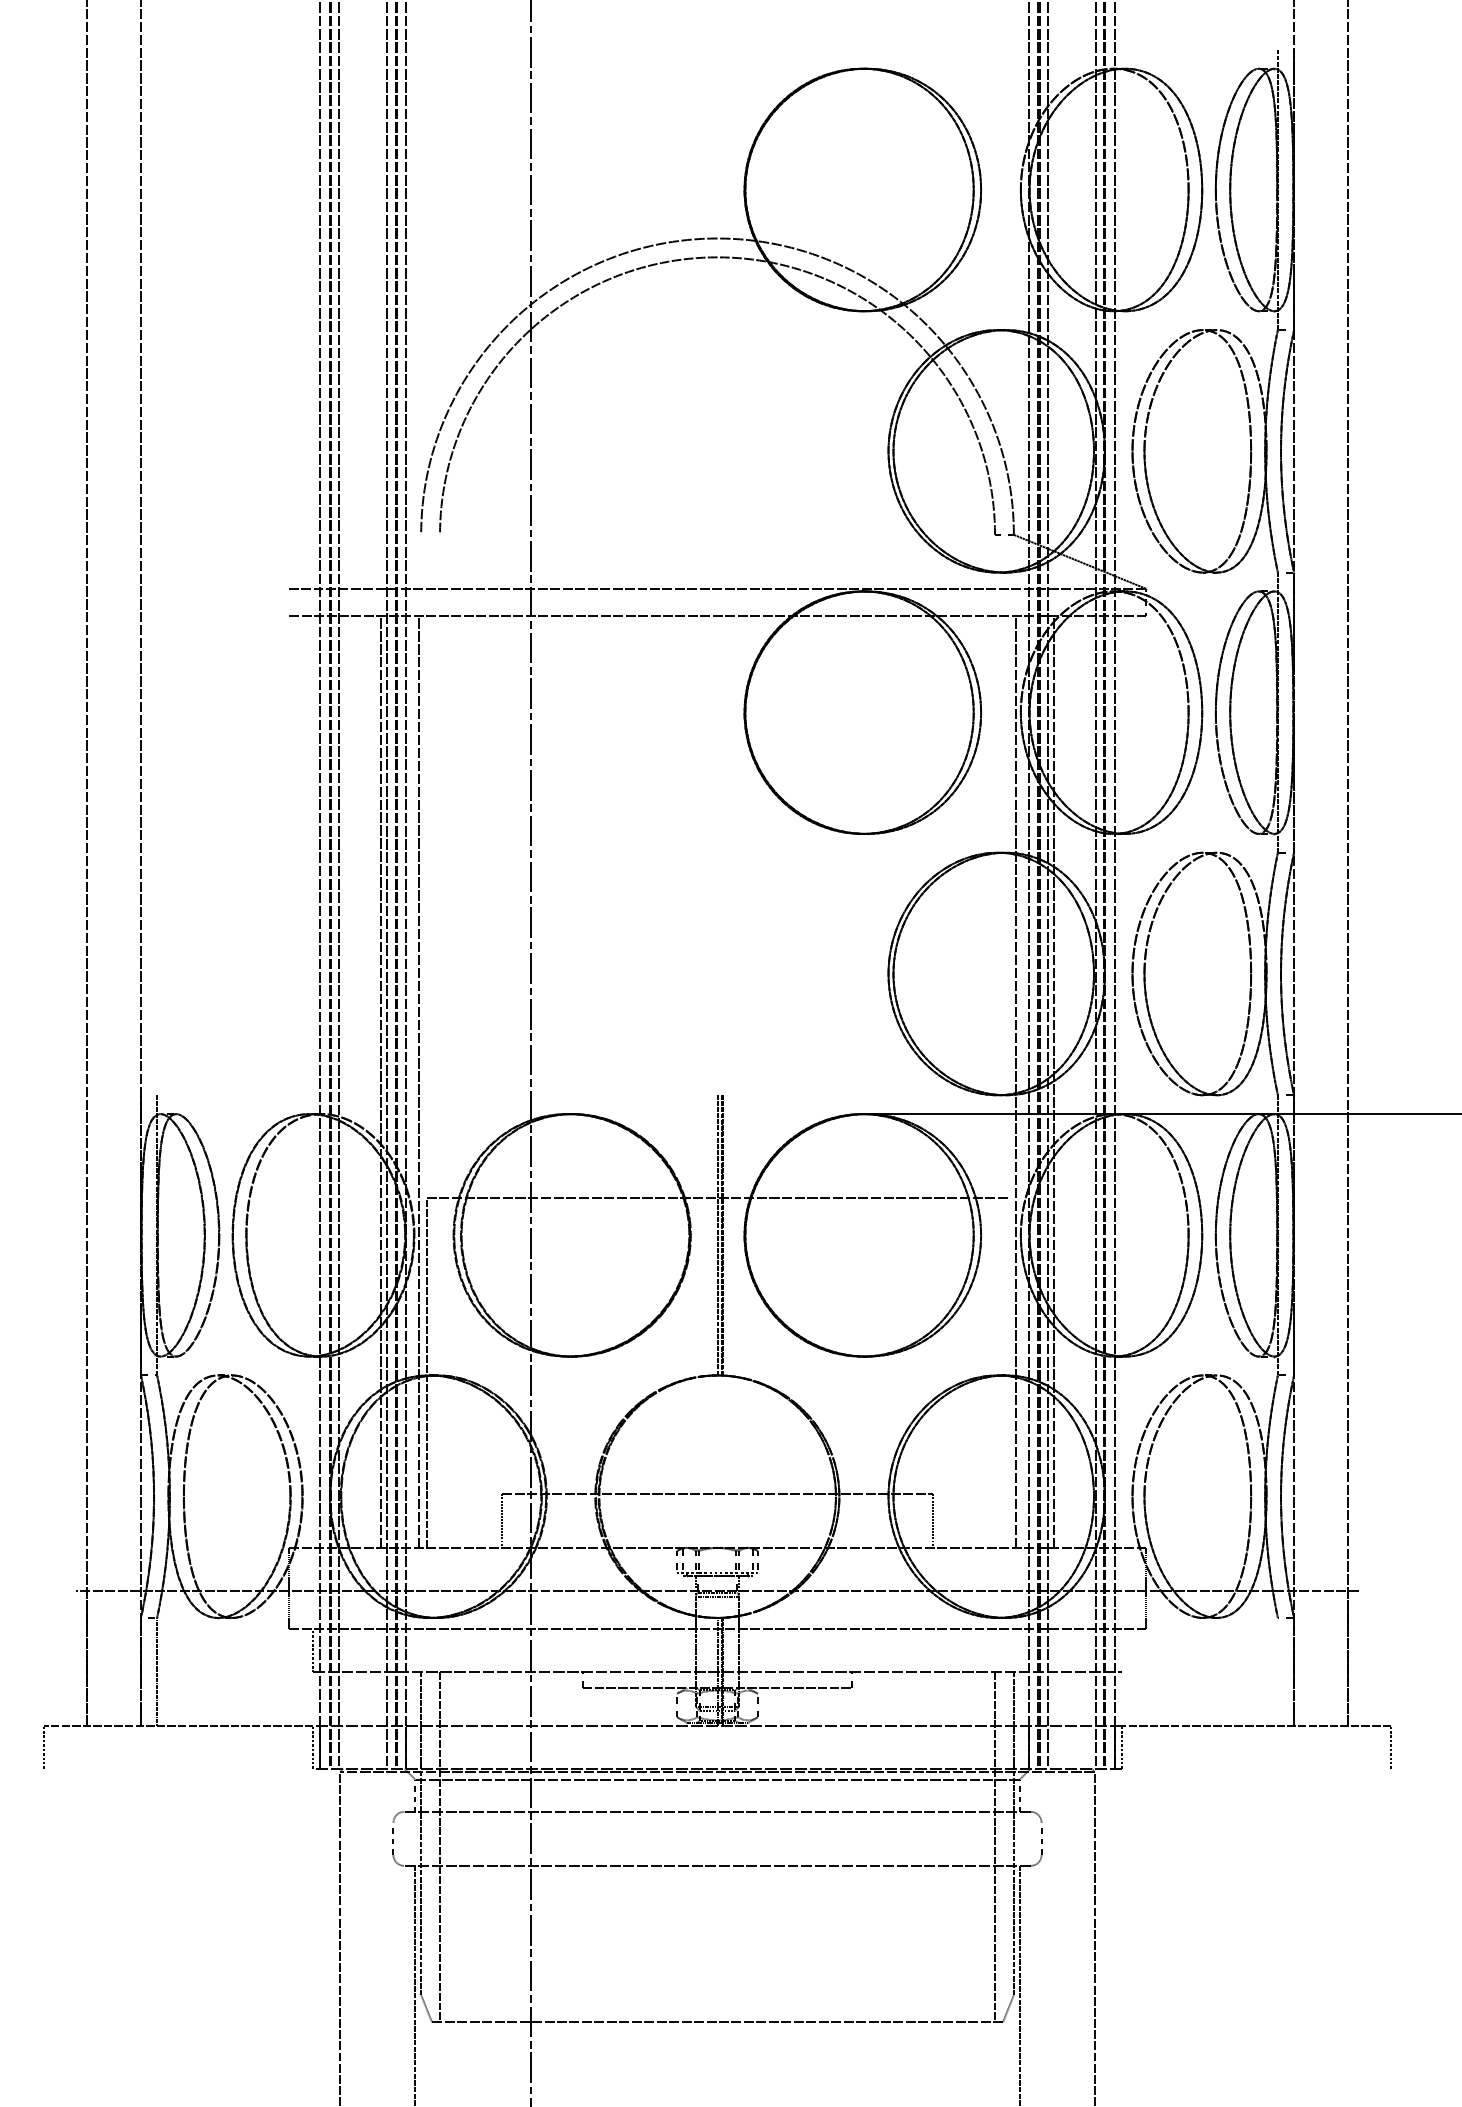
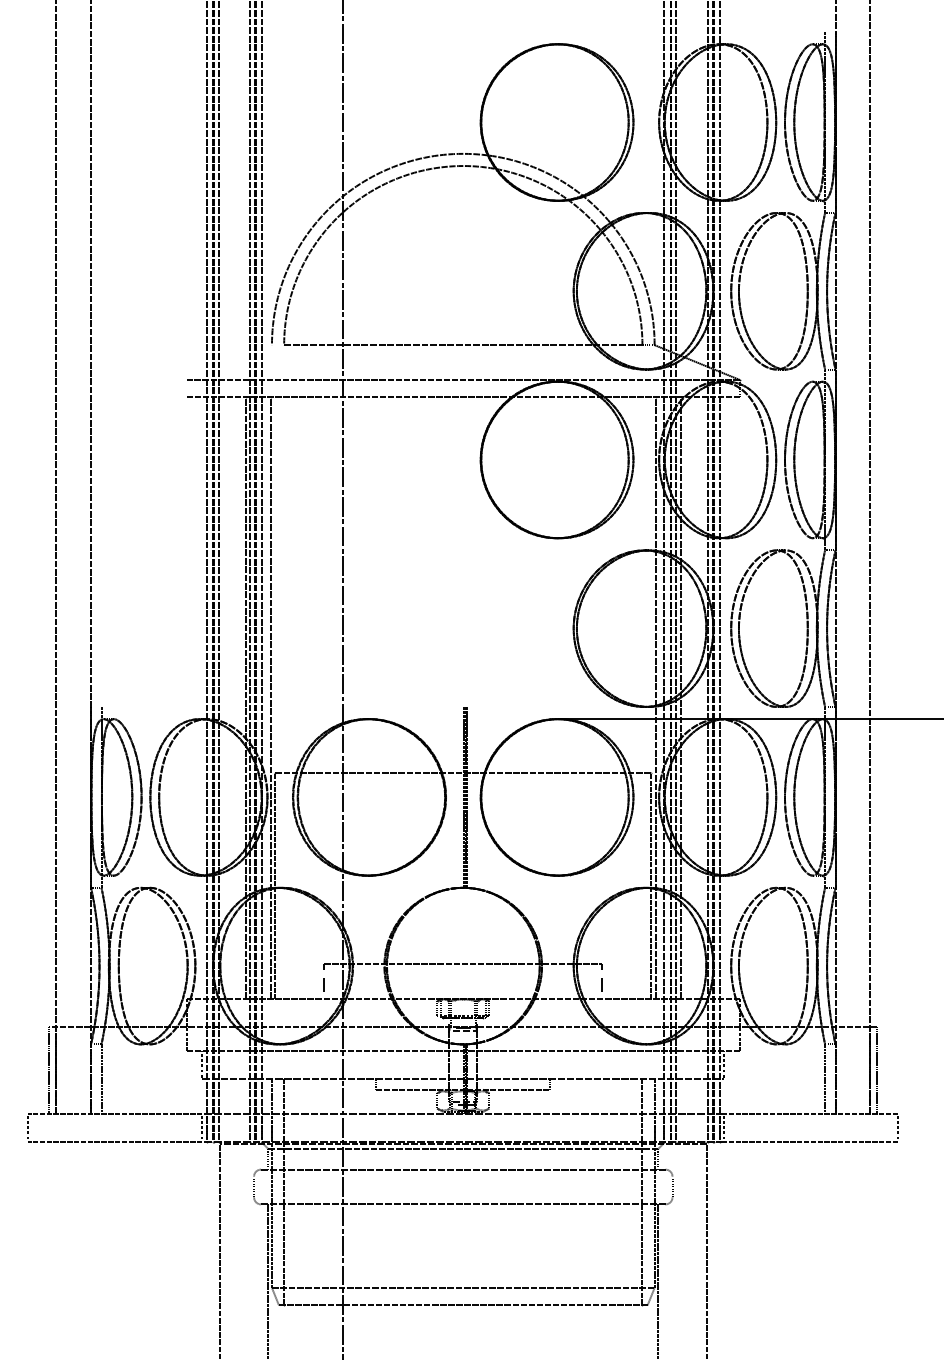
line: (717, 535) -> (463, 345), added
line: (1009, 1373) -> (651, 886), added
line: (1122, 1650) -> (724, 1065), added
line: (76, 1656) -> (49, 1069), added
line: (1359, 1656) -> (877, 1069), added
line: (1278, 1670) -> (825, 1078), added
line: (178, 1768) -> (115, 1141), added
line: (1256, 1768) -> (811, 1141), added
line: (716, 1994) -> (462, 1287), added

